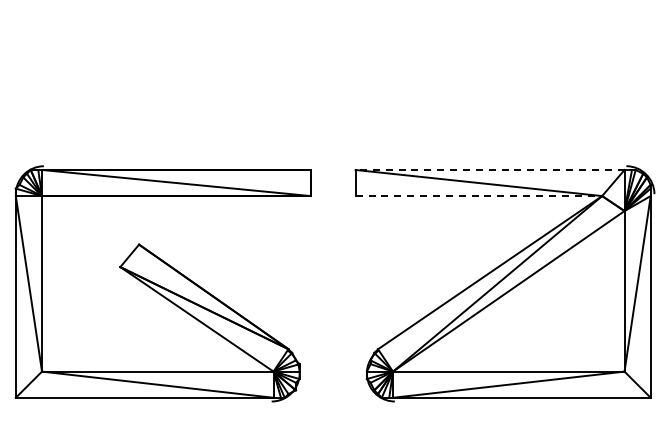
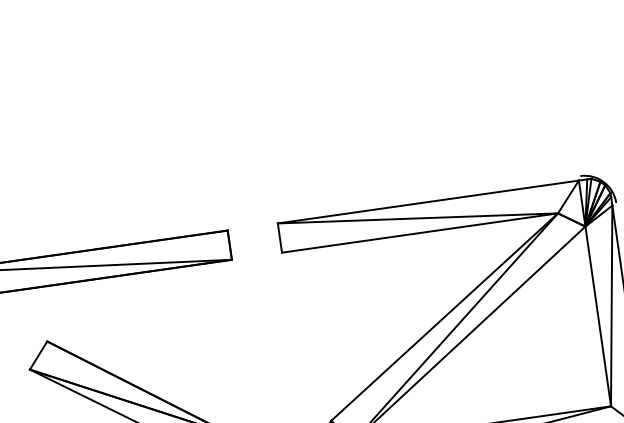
line: (489, 169) -> (427, 201), dashed -> solid
line: (479, 196) -> (420, 233), dashed -> solid

